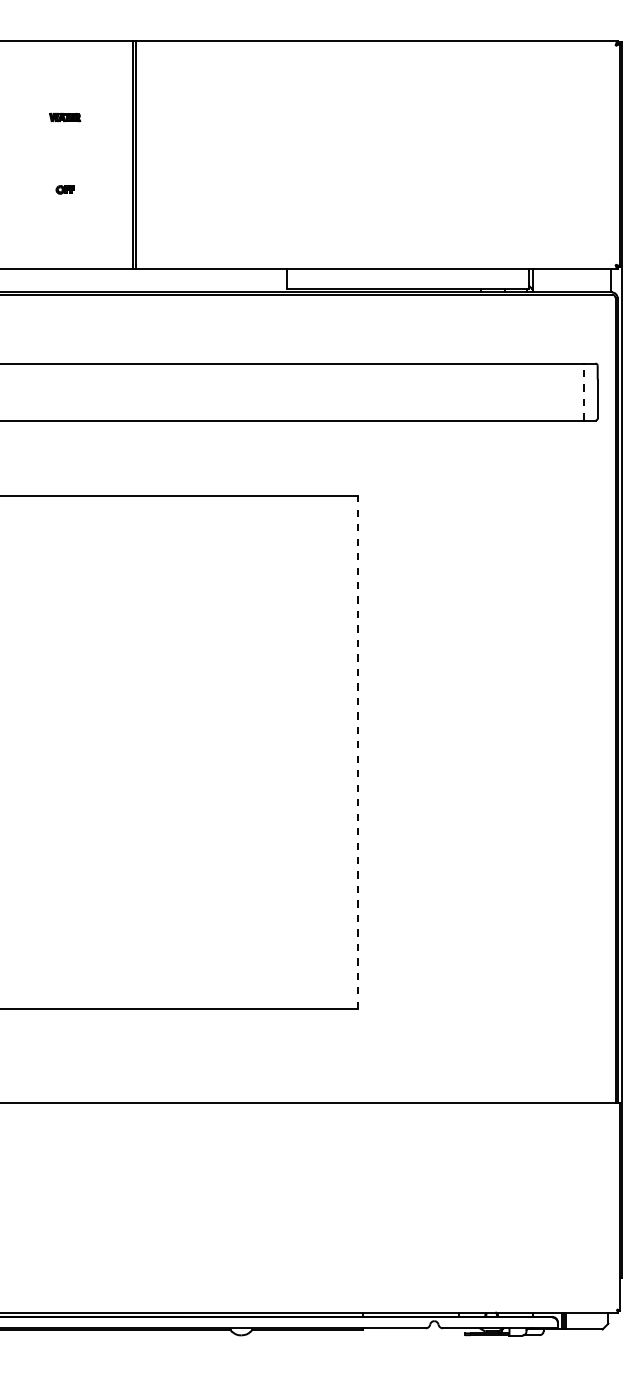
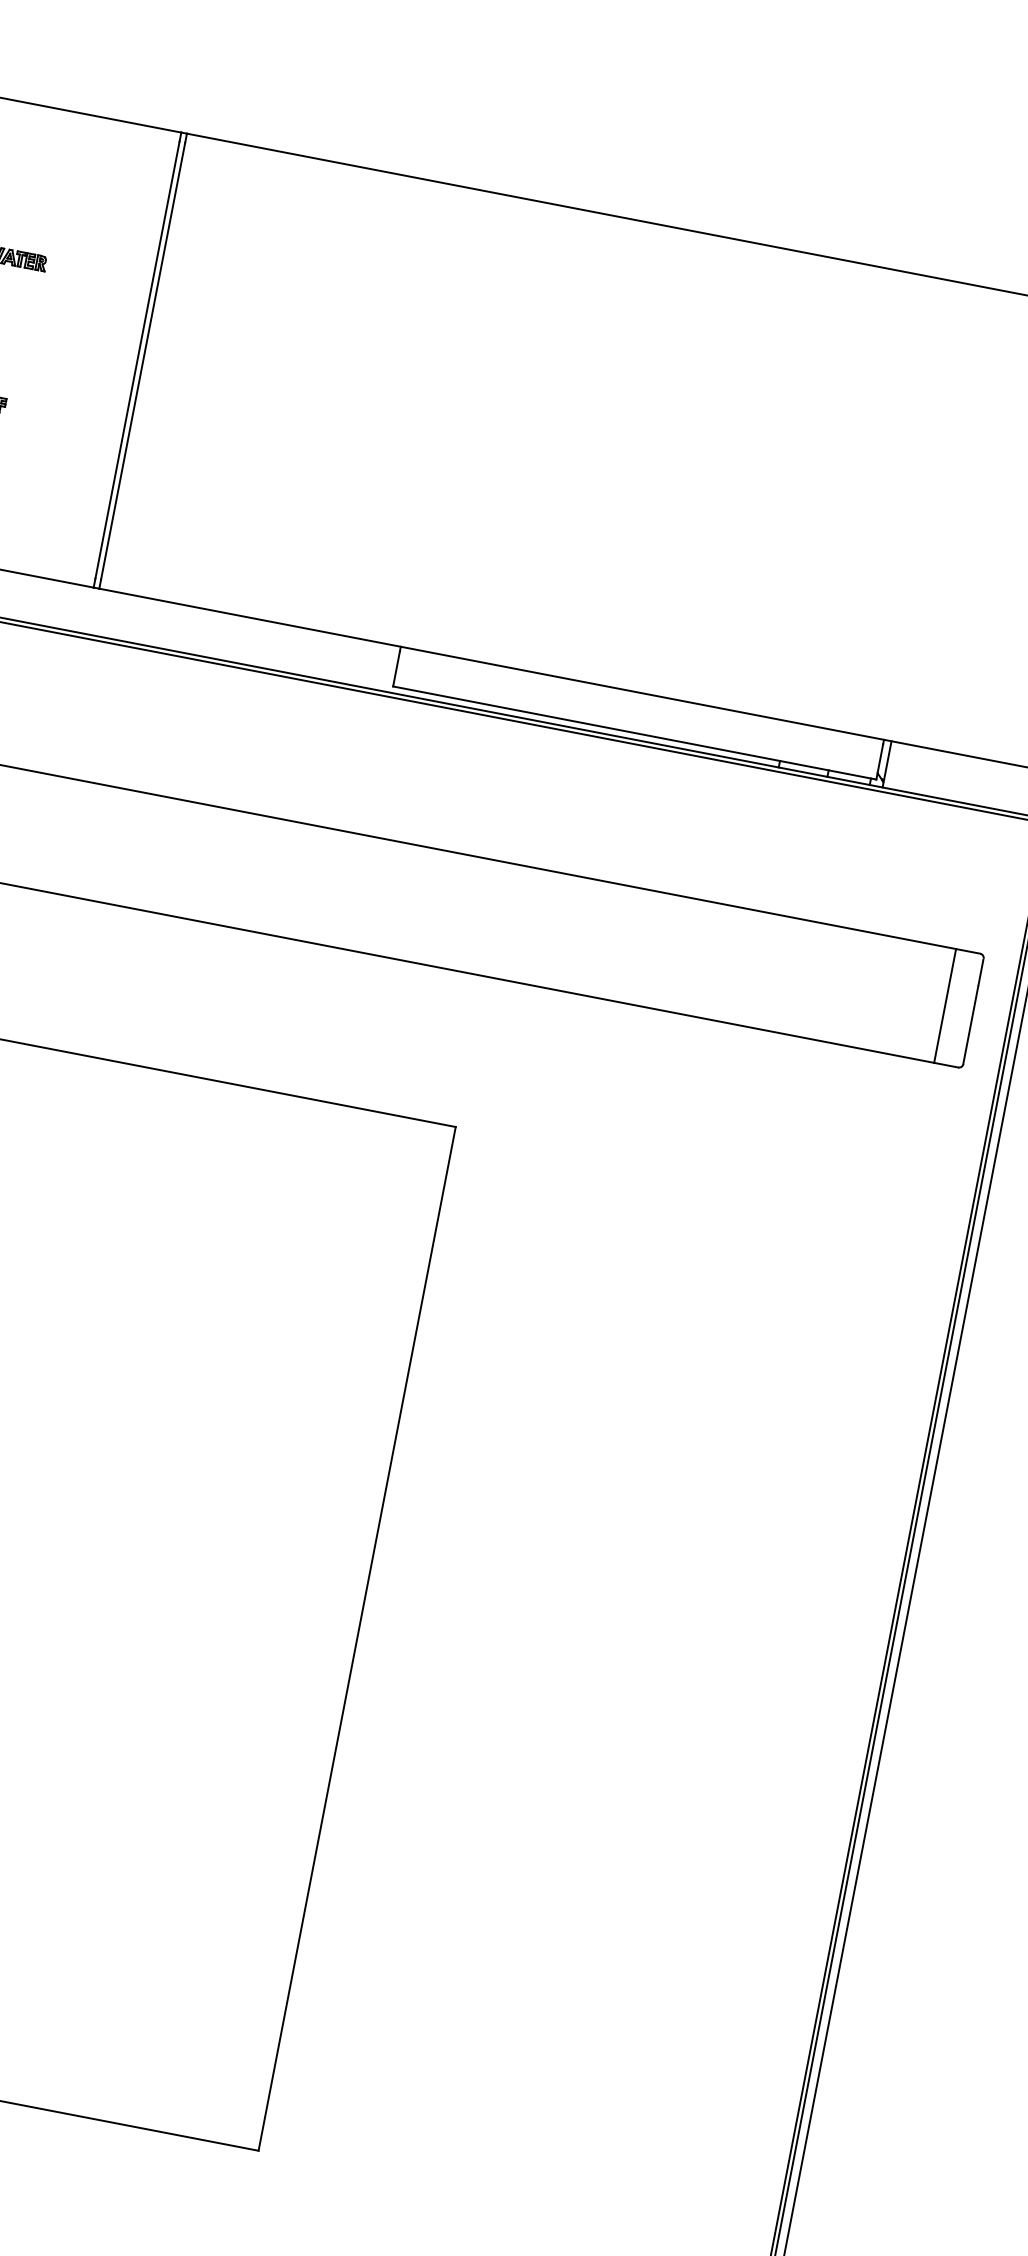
line: (583, 392) -> (944, 1006), dashed -> solid
line: (358, 752) -> (357, 1638), dashed -> solid

